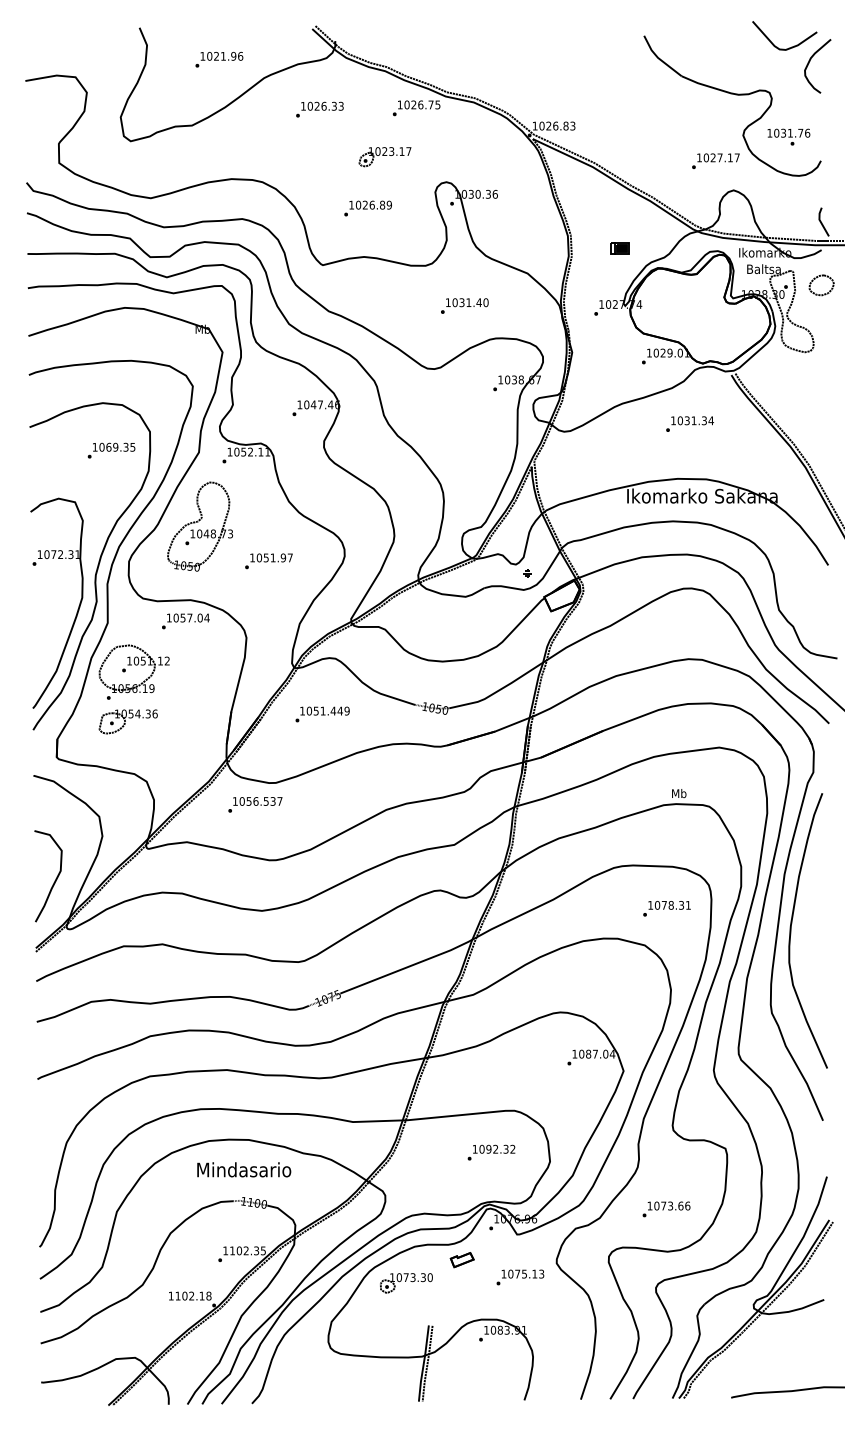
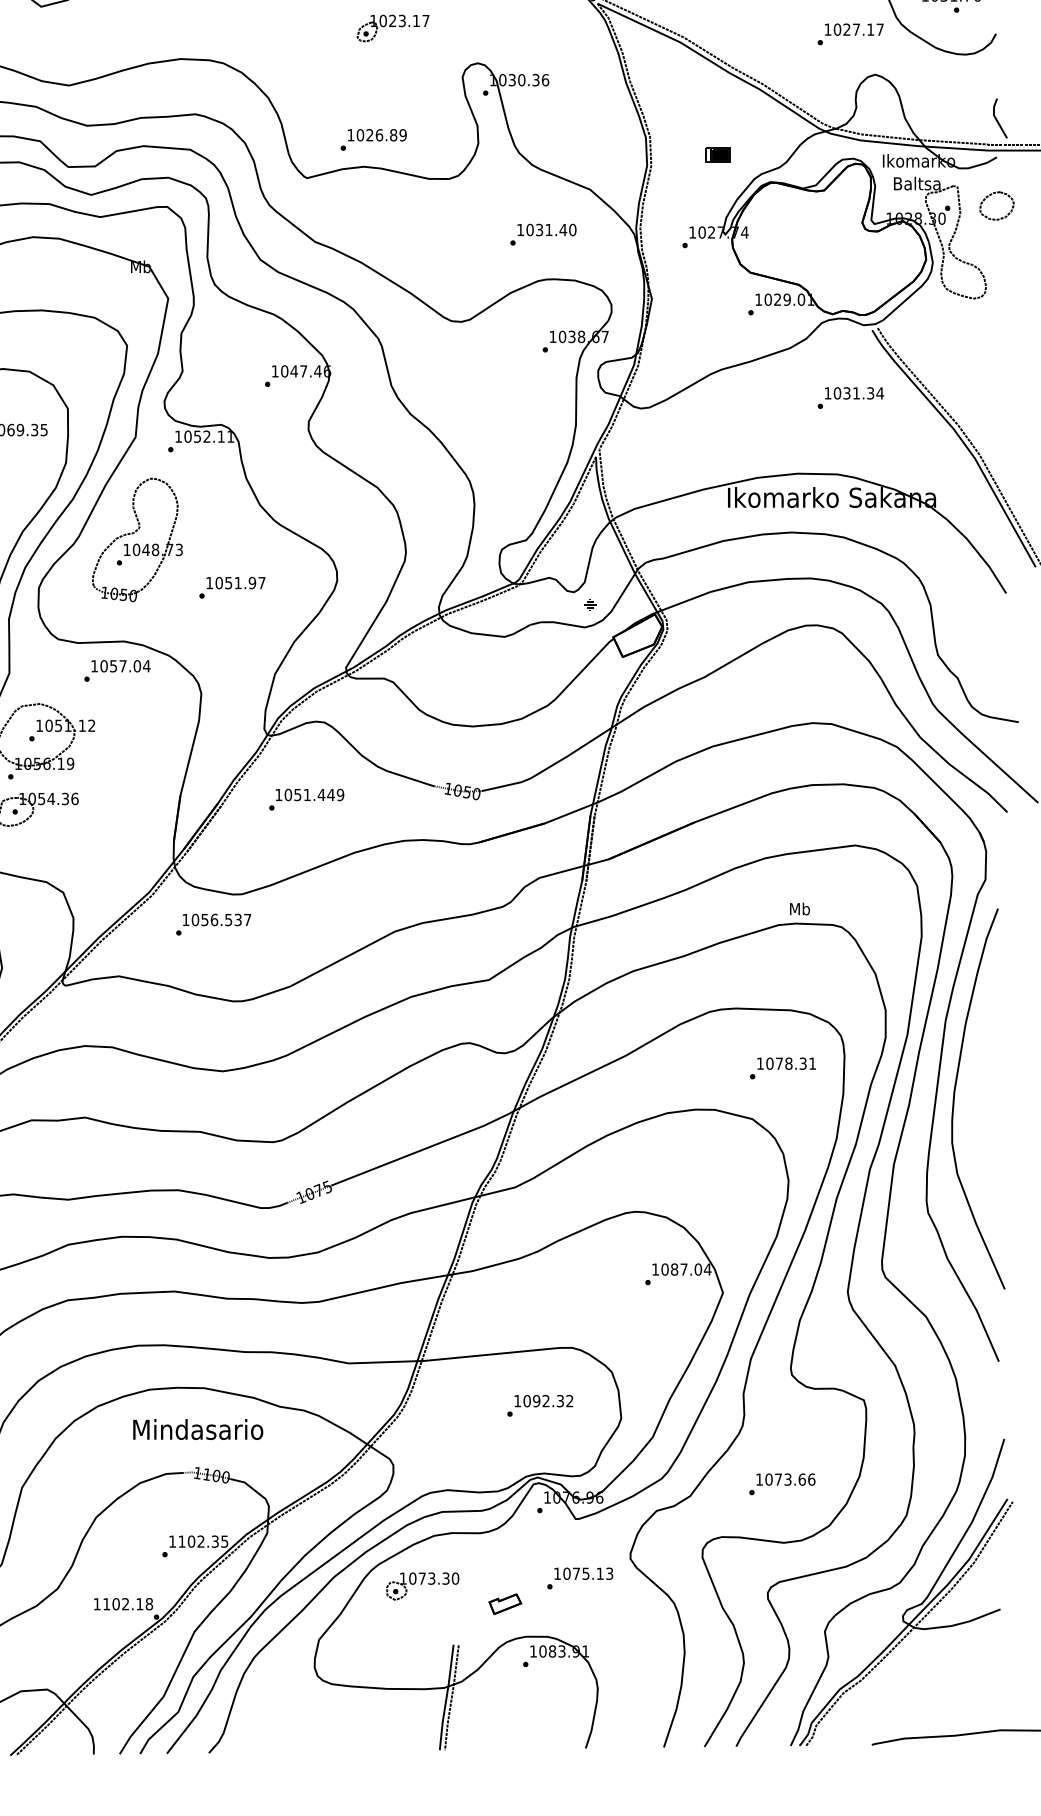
text: (367, 208) -> (372, 139), moved
text: (464, 305) -> (543, 233), moved
text: (689, 423) -> (850, 397), moved
part: (461, 1260) -> (504, 1604), moved

